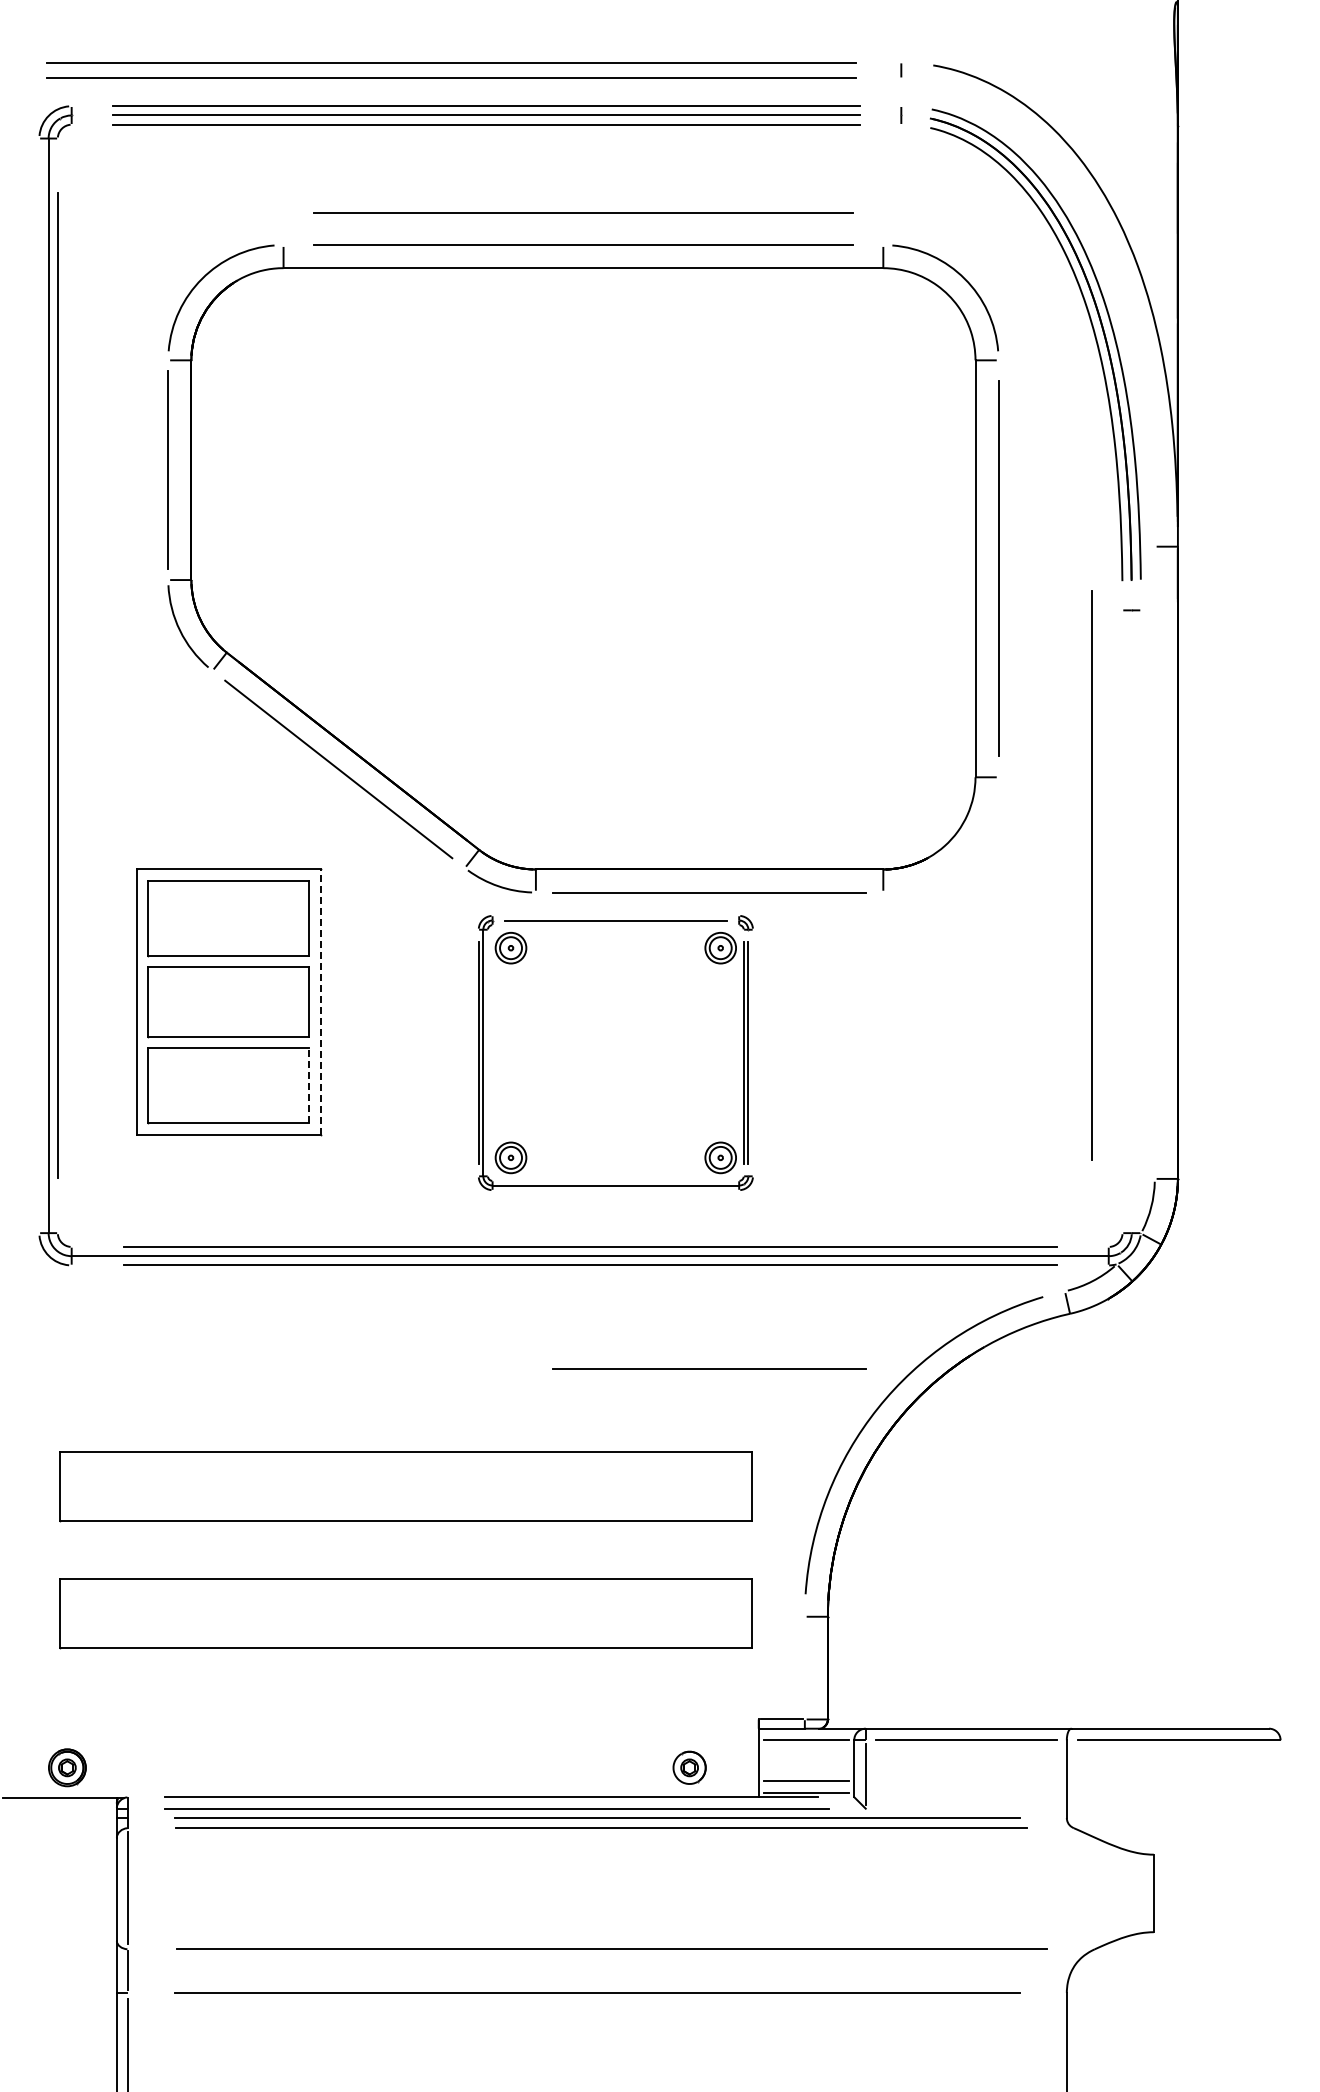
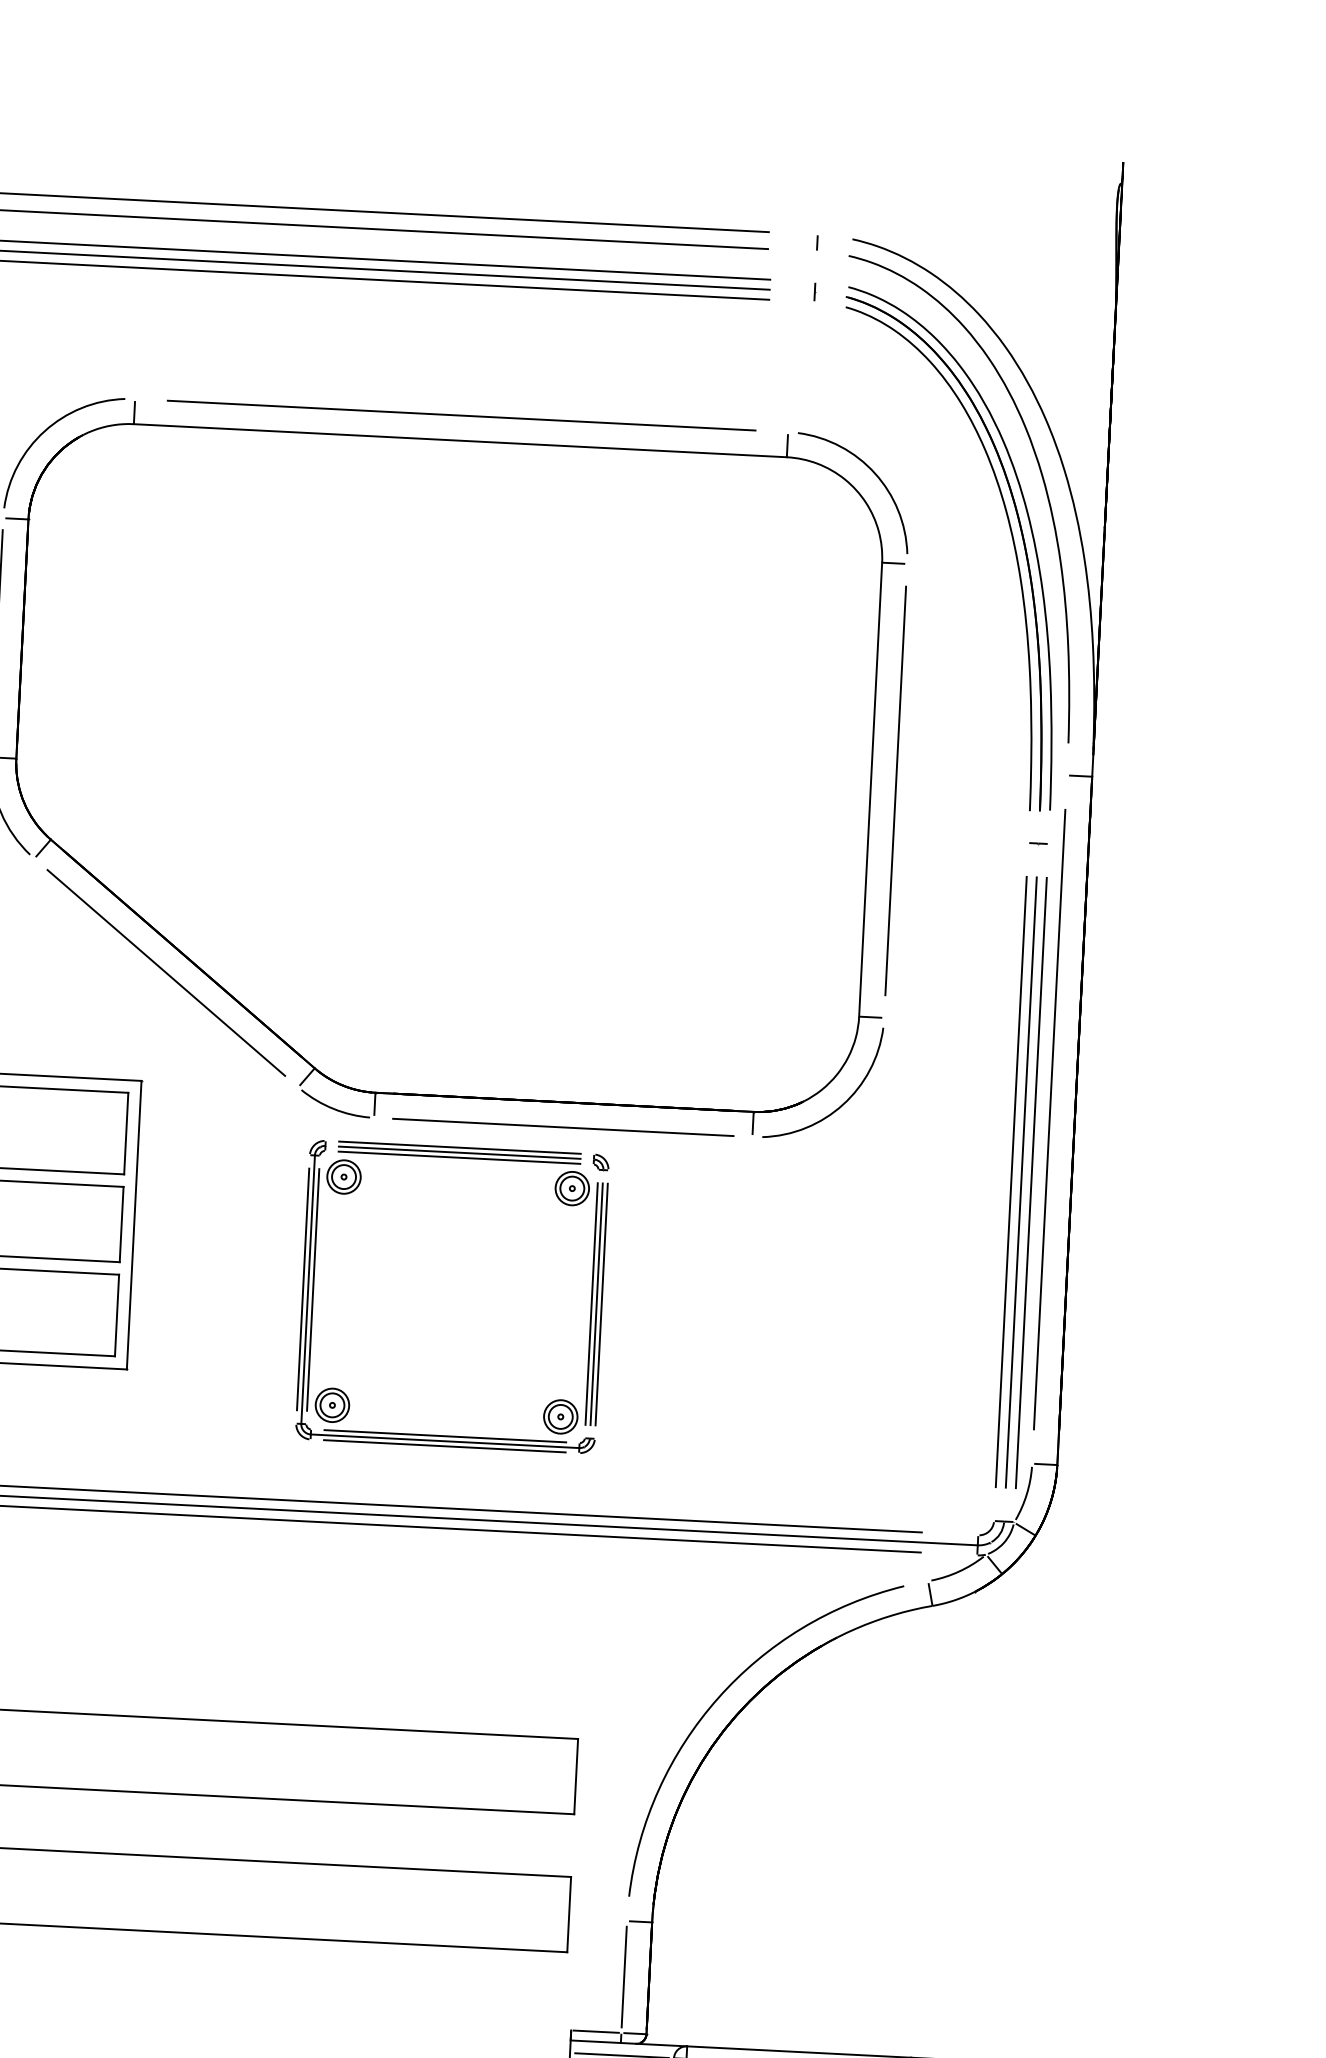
line: (583, 212) -> (463, 380), removed
curve: (1117, 274) -> (1041, 477), added
arc: (964, 857) -> (842, 1103), added
line: (1091, 875) -> (1049, 1119), moved
line: (615, 915) -> (459, 1147), added
line: (1122, 921) -> (1011, 1181), added
line: (1131, 921) -> (1021, 1182), added
line: (1141, 921) -> (1031, 1182), added
line: (615, 925) -> (459, 1158), added
line: (321, 1002) -> (134, 1225), dashed -> solid
line: (487, 1053) -> (312, 1290), added
line: (753, 1053) -> (602, 1305), added
line: (309, 1085) -> (117, 1315), dashed -> solid
line: (615, 1180) -> (444, 1435), added
line: (615, 1190) -> (444, 1446), added
line: (709, 1368) -> (536, 1645), removed
line: (804, 1667) -> (623, 1976), added

